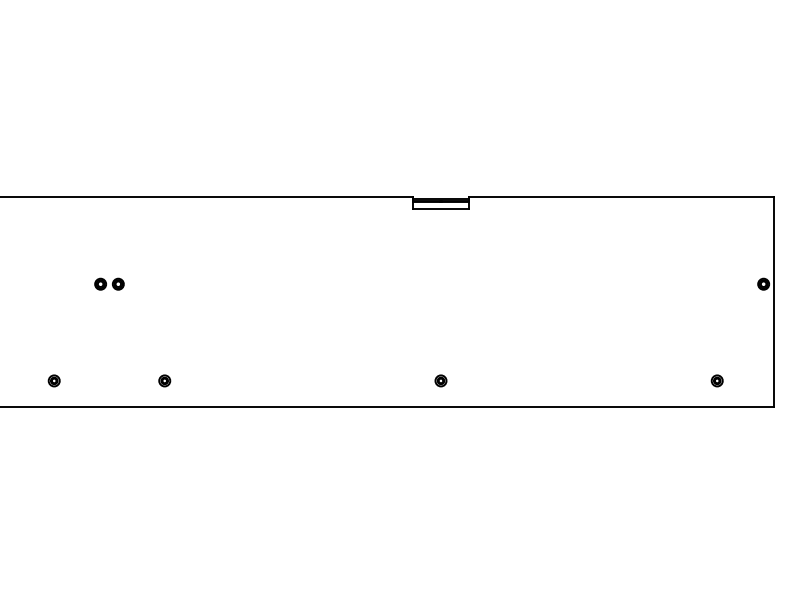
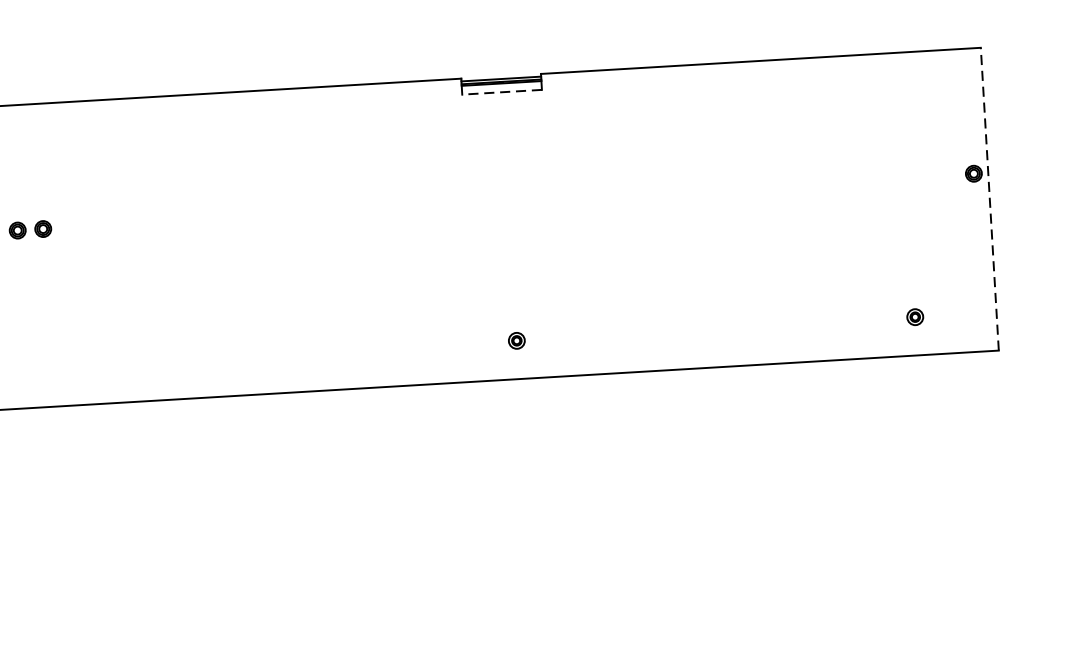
line: (441, 208) -> (502, 92), solid -> dashed
line: (773, 302) -> (989, 199), solid -> dashed
part: (164, 380) -> (118, 363), removed

